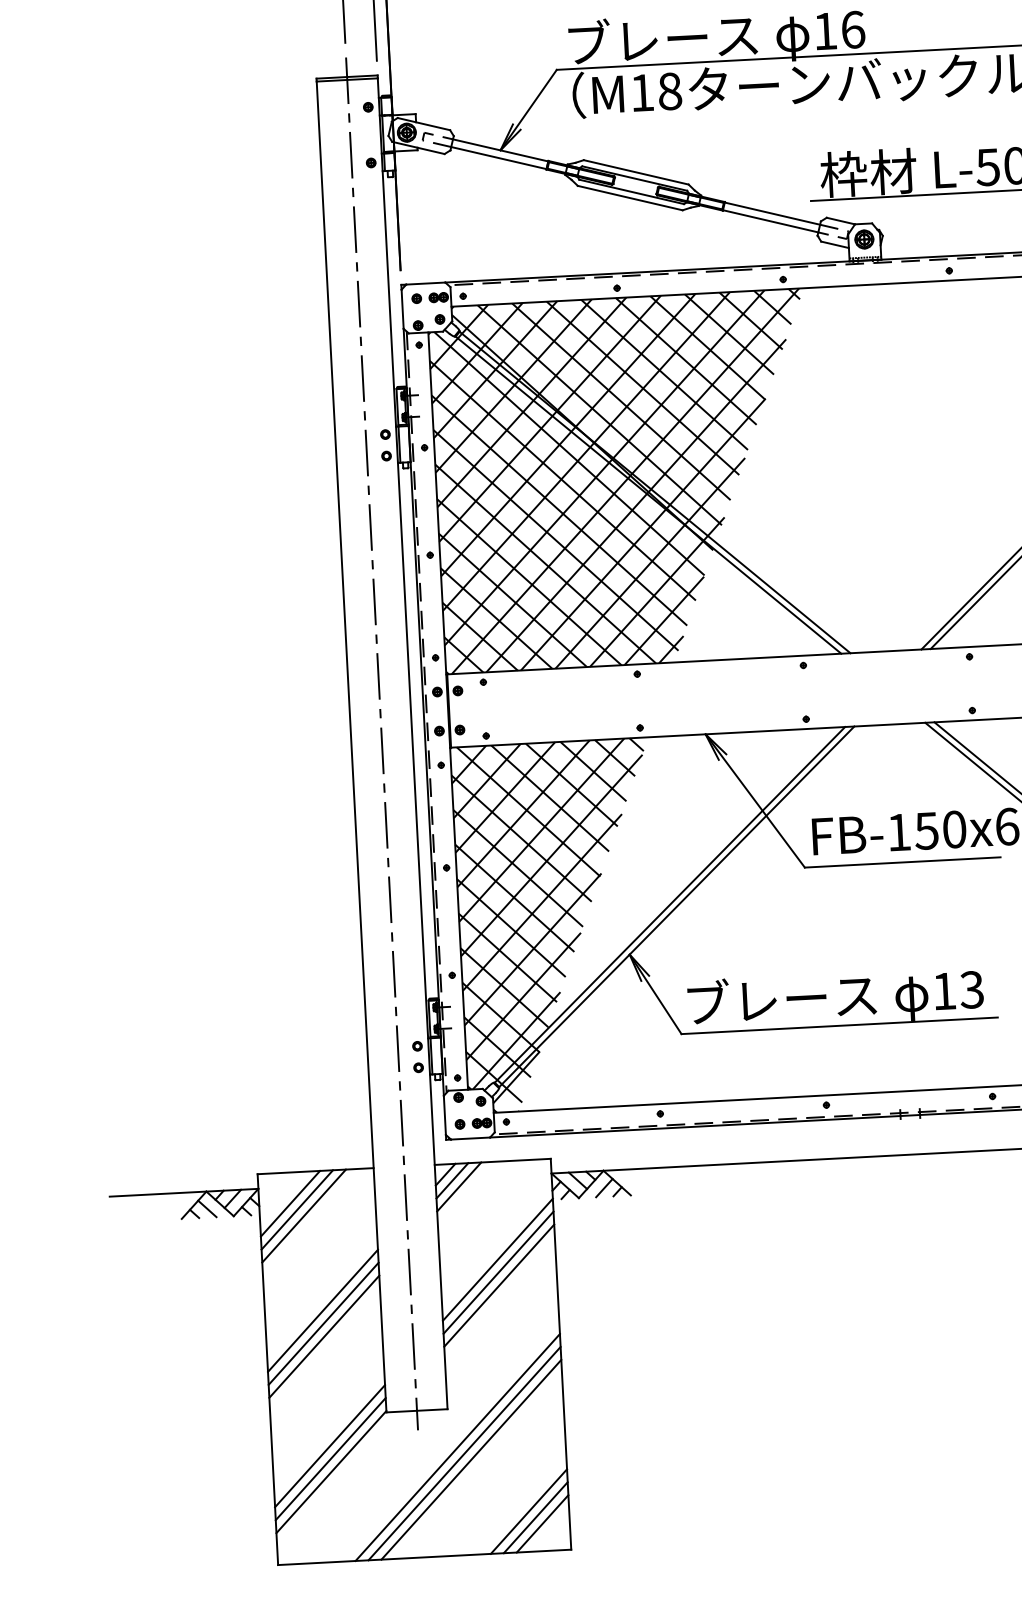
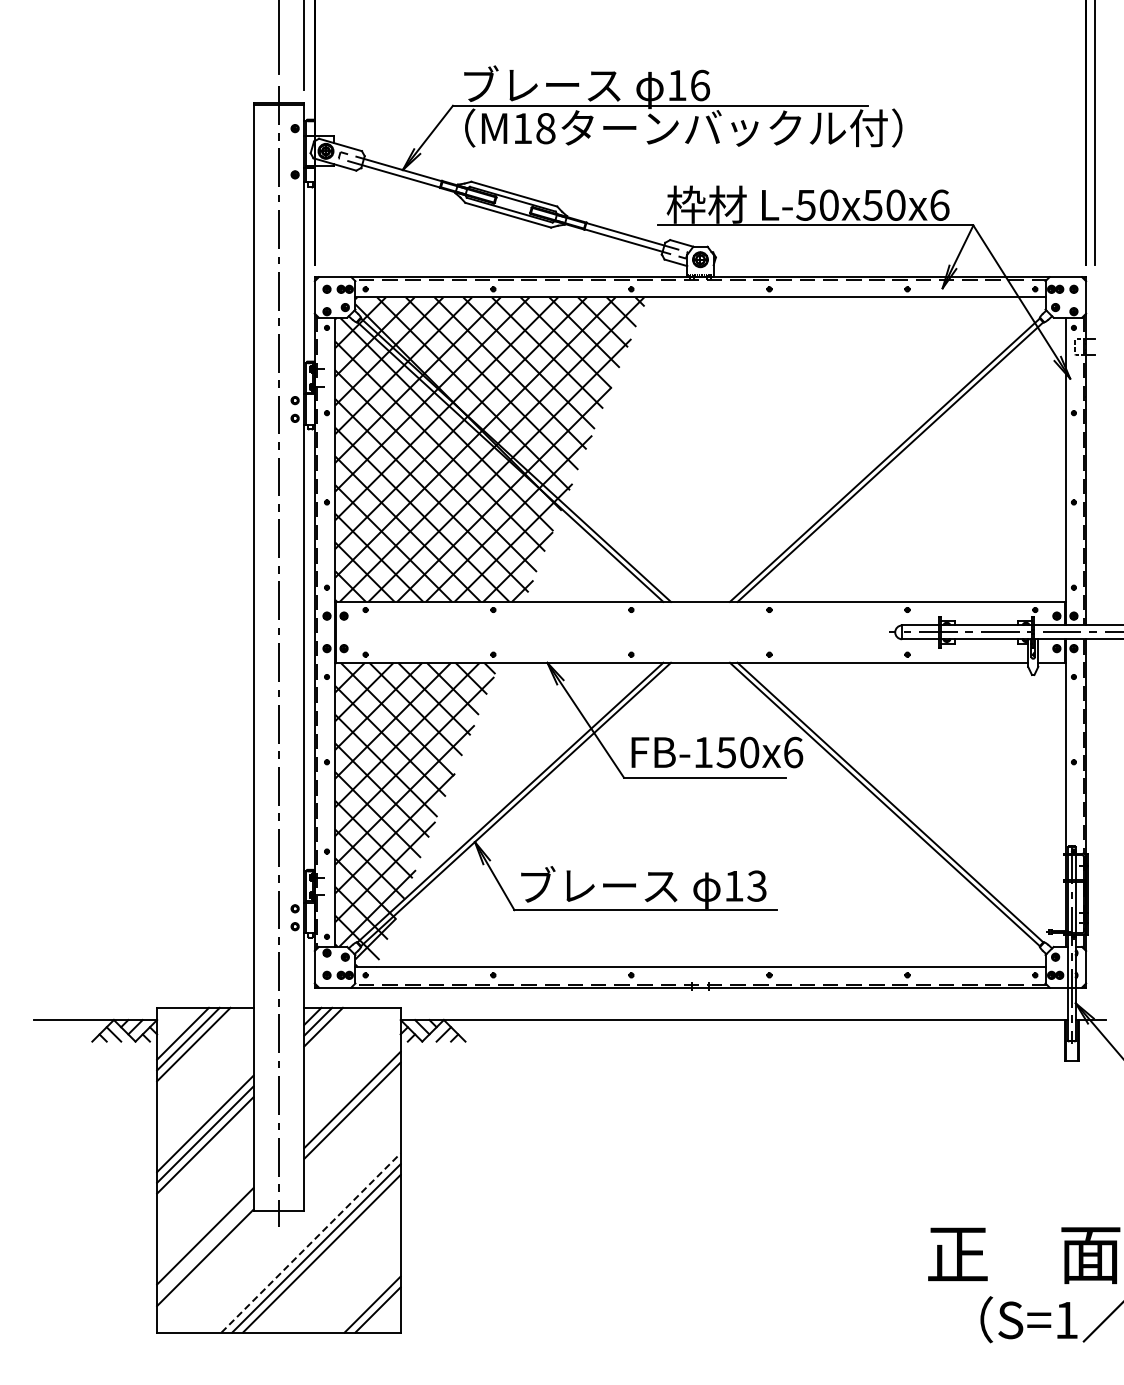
line: (497, 1258) -> (352, 1088), removed
line: (458, 1446) -> (311, 1242), solid -> dashed
line: (330, 1458) -> (205, 1246), removed
line: (527, 1510) -> (366, 1298), removed

